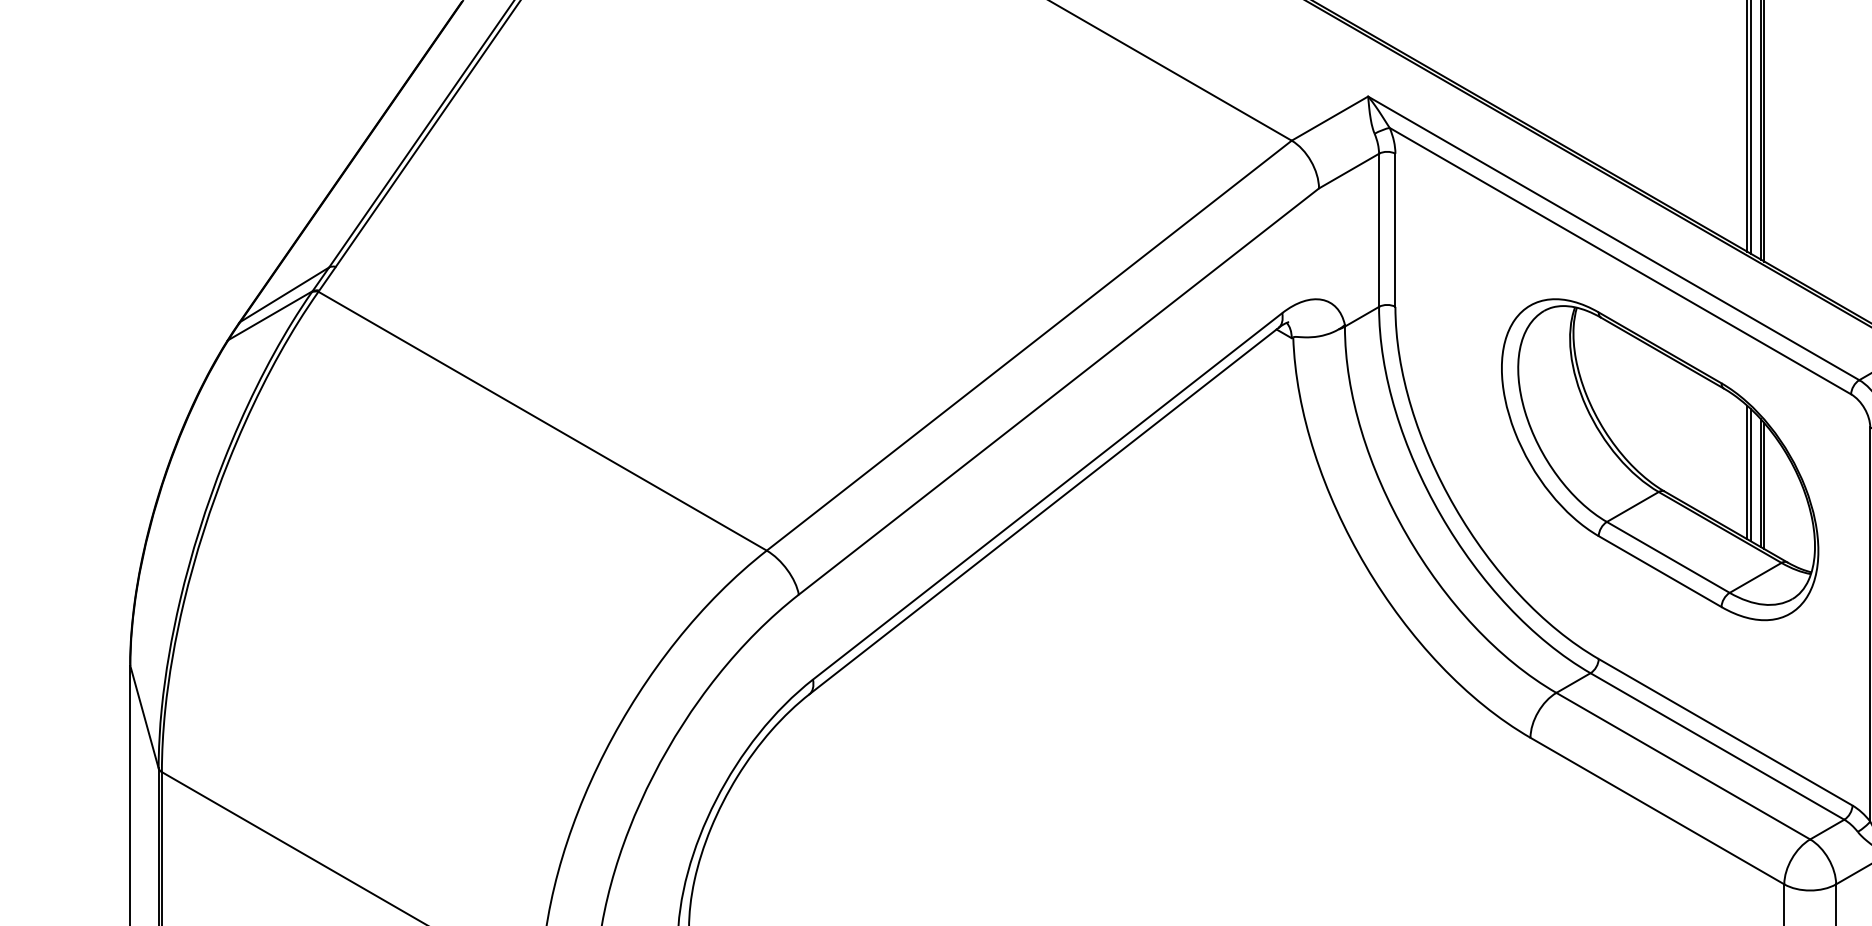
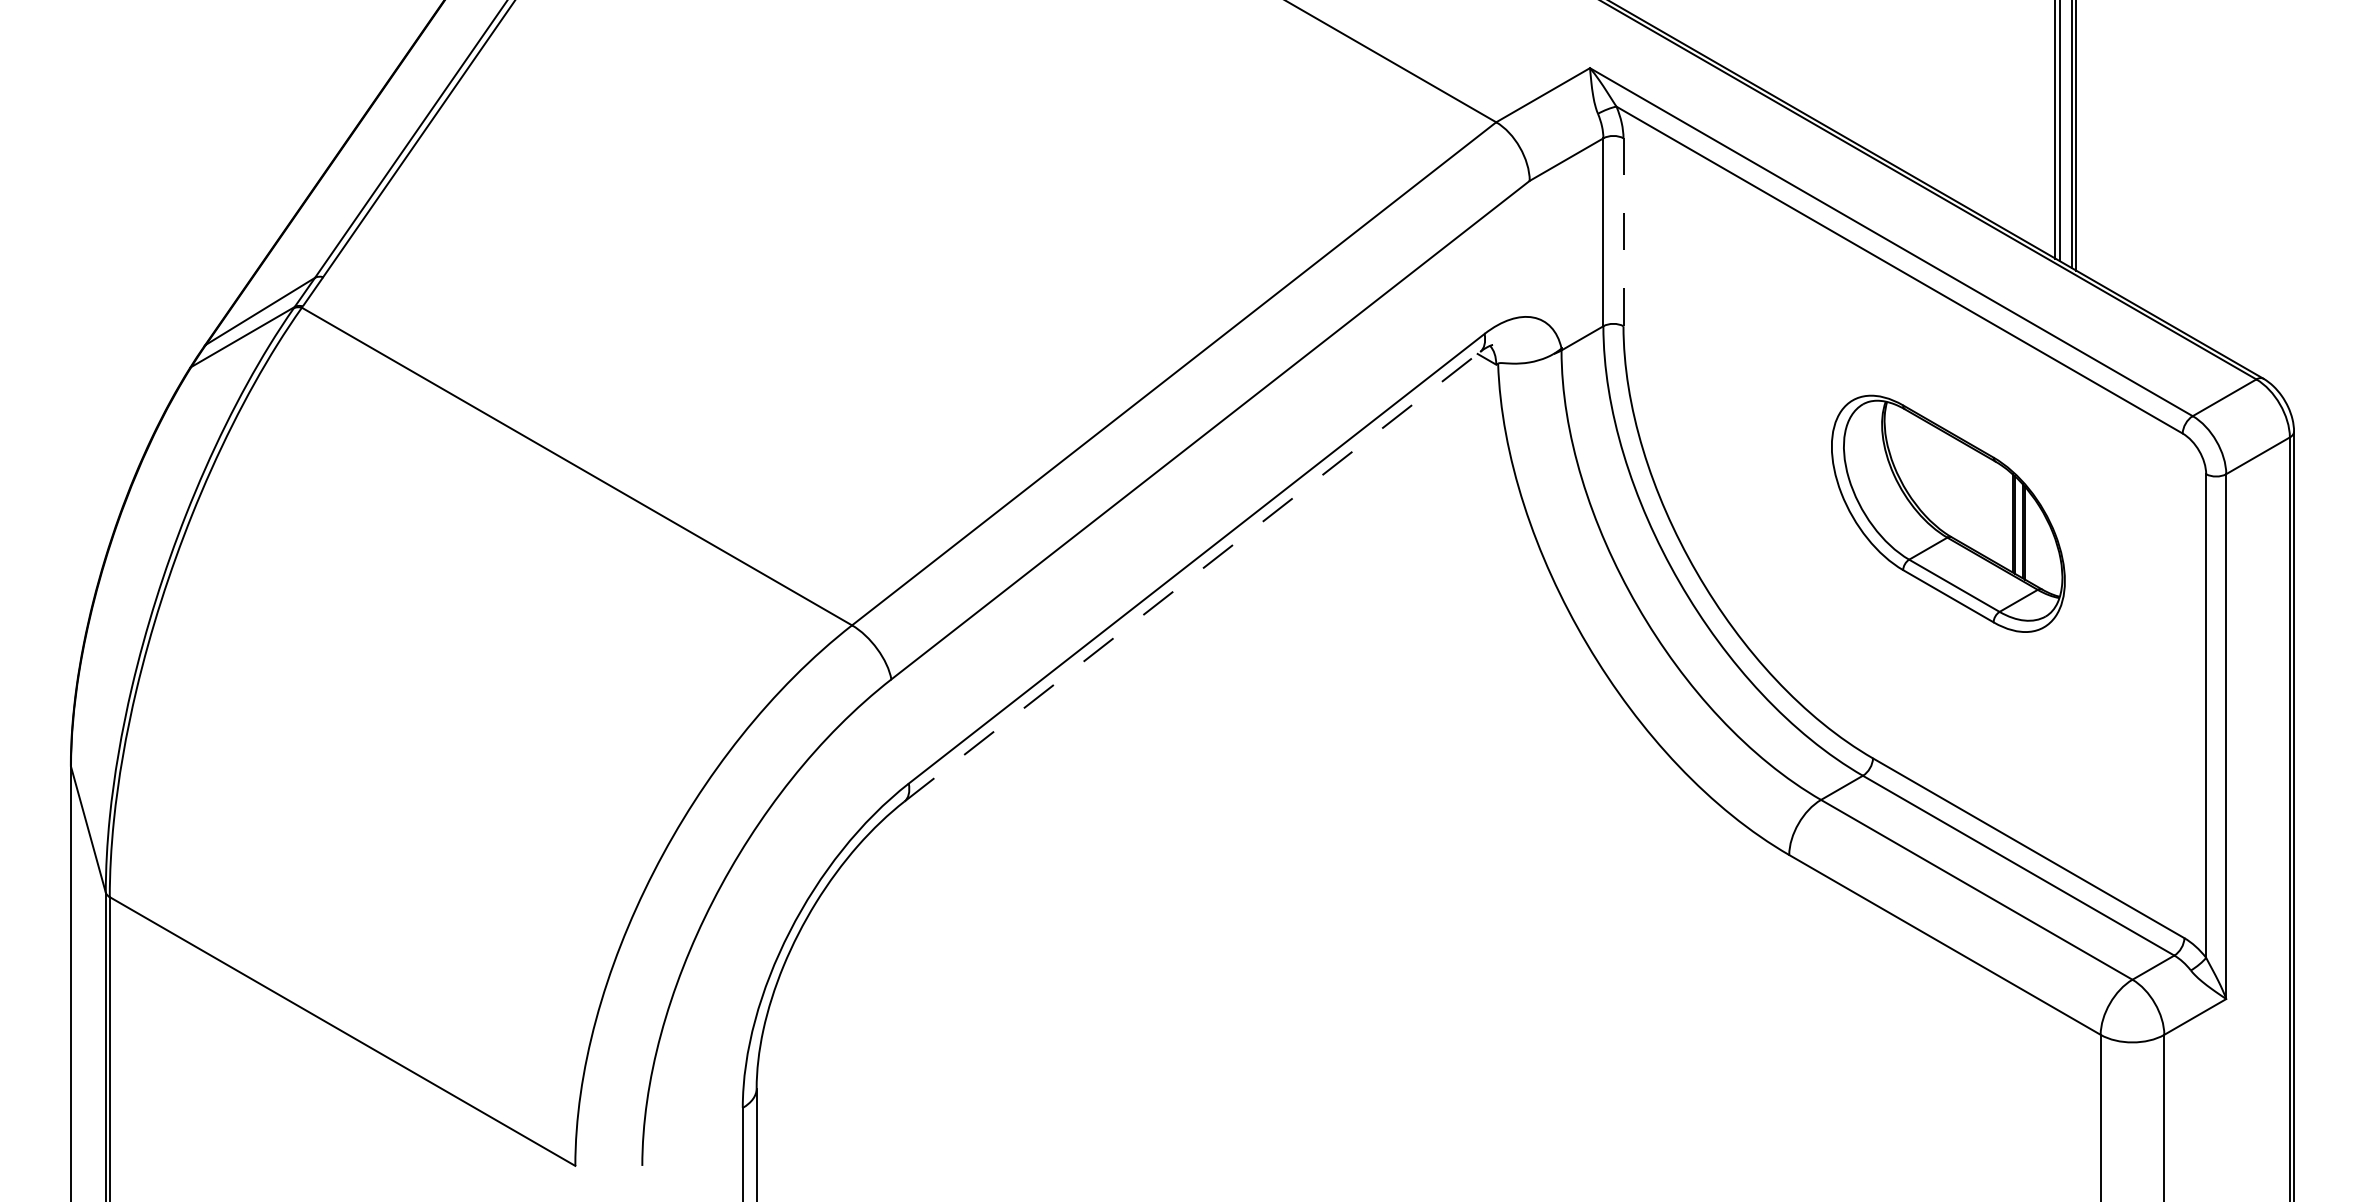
line: (1395, 230) -> (1623, 232), solid -> dashed
part: (1660, 459) -> (1948, 513), size x0.6
line: (1044, 510) -> (1192, 576), solid -> dashed

